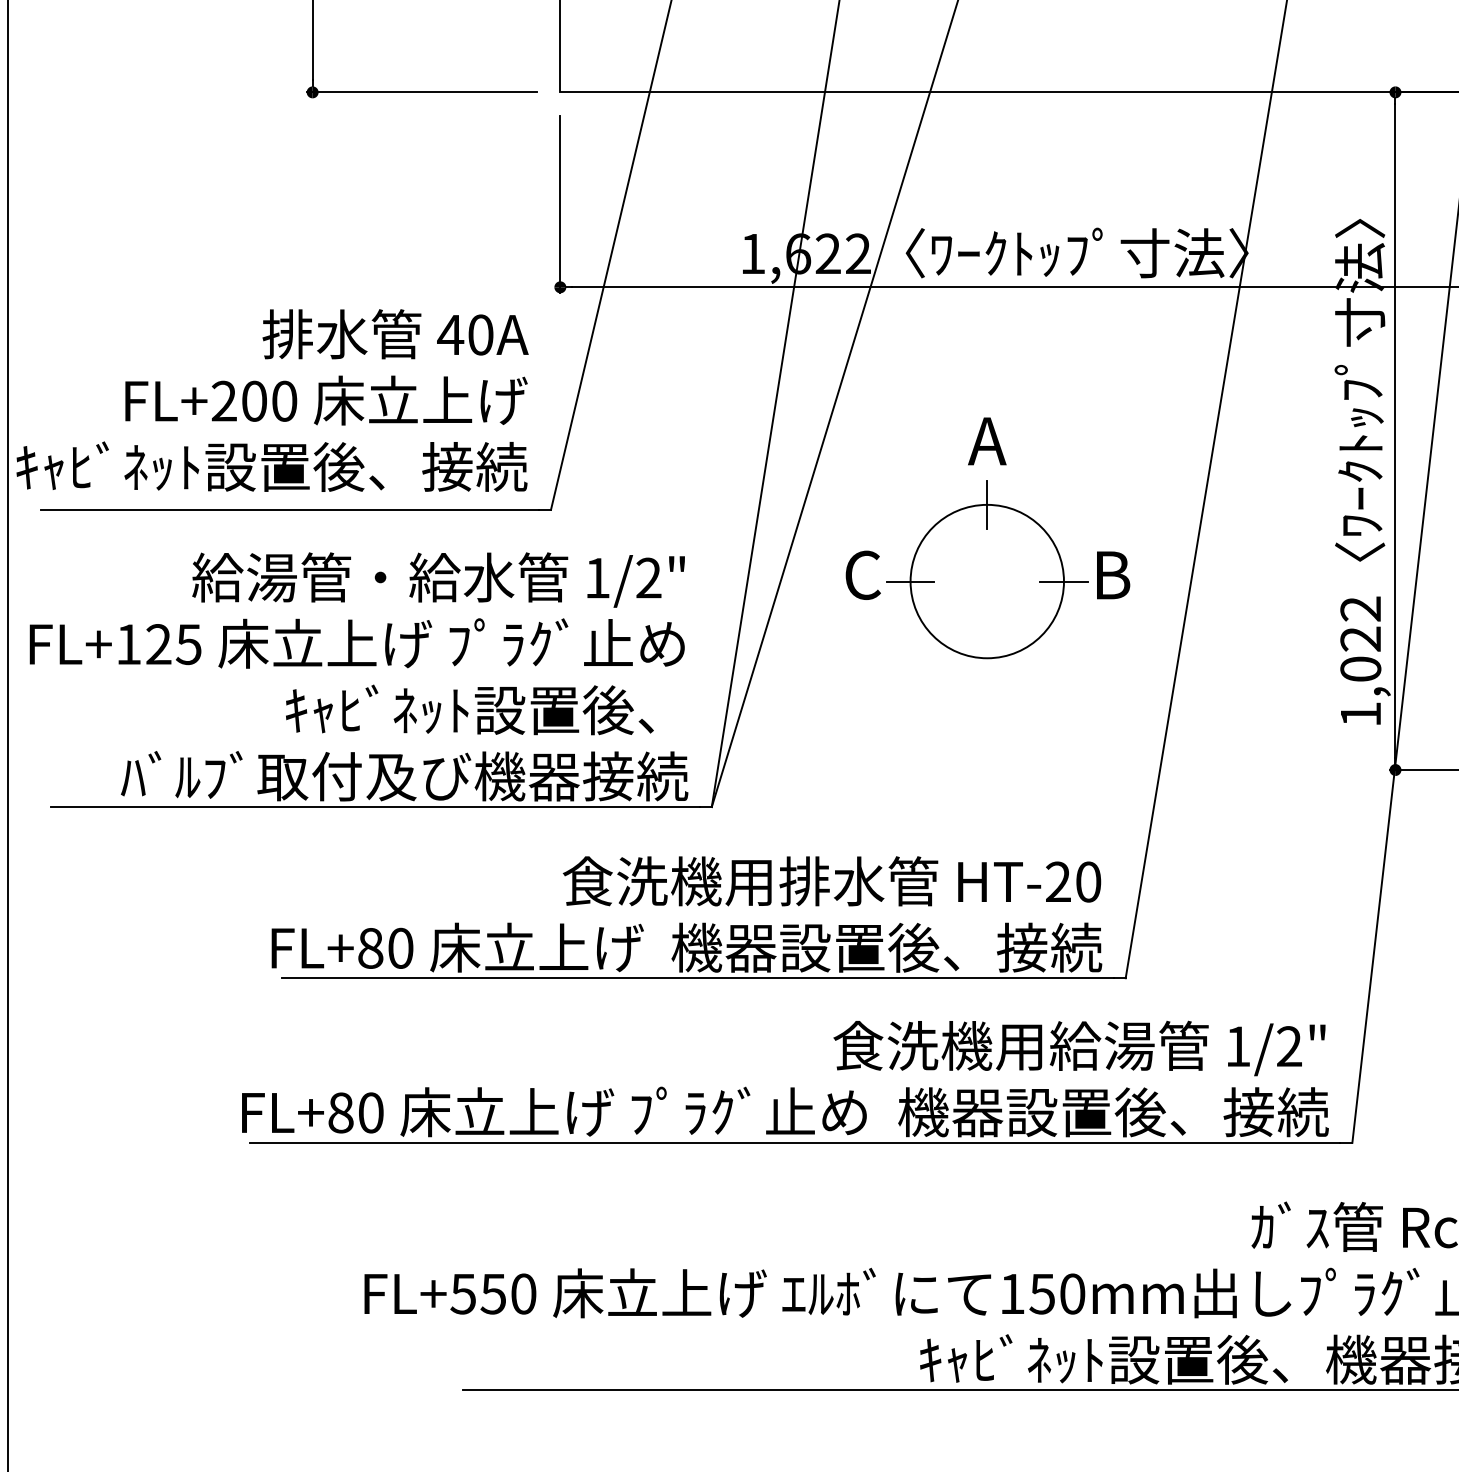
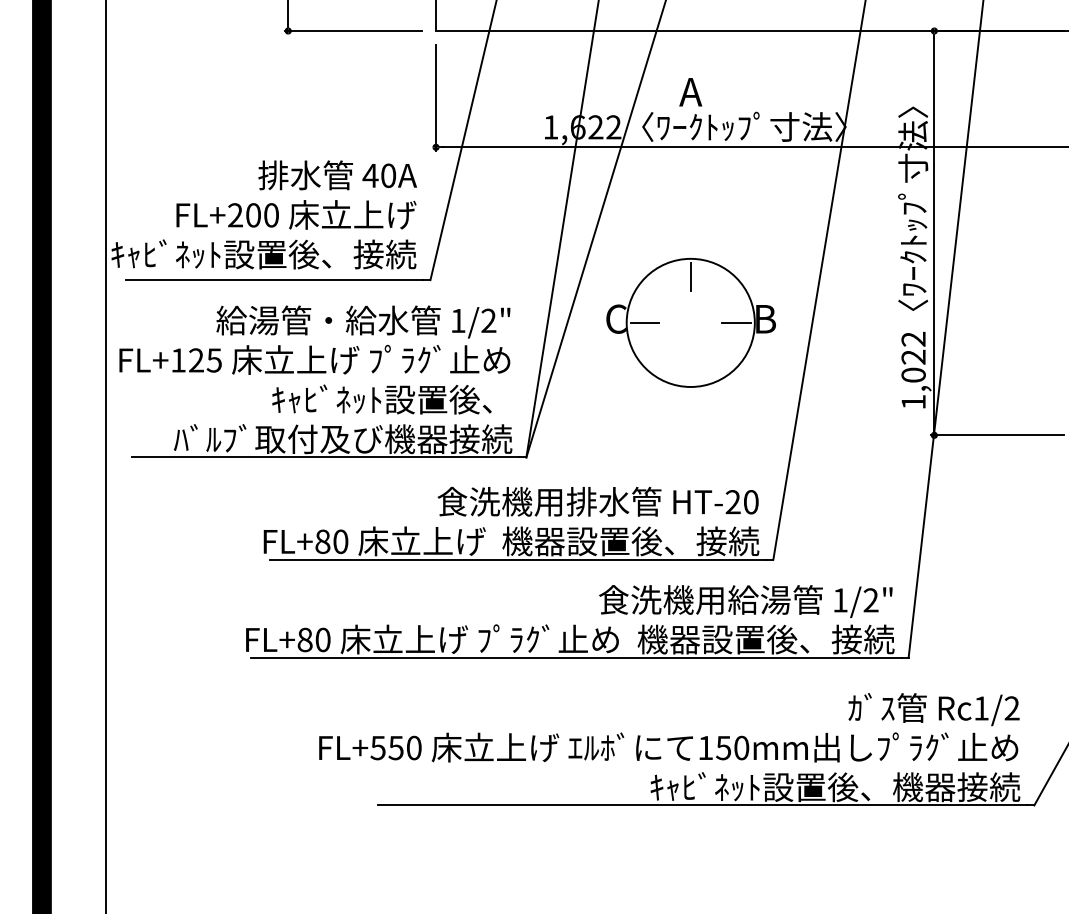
text: (986, 441) -> (690, 92), moved
circle: (986, 580) -> (690, 322), size x1.4

